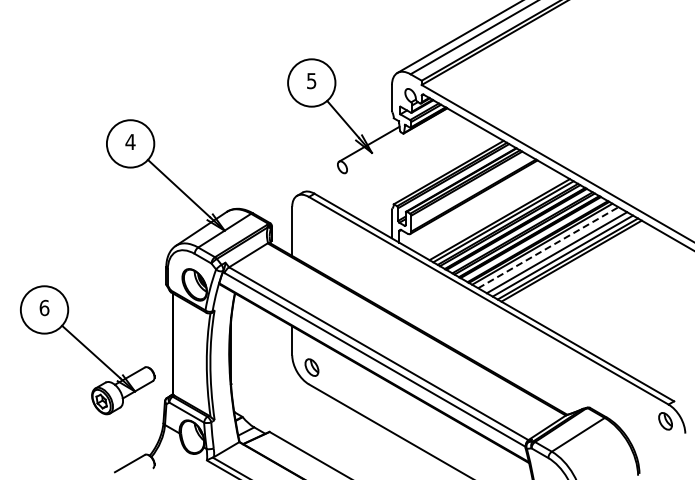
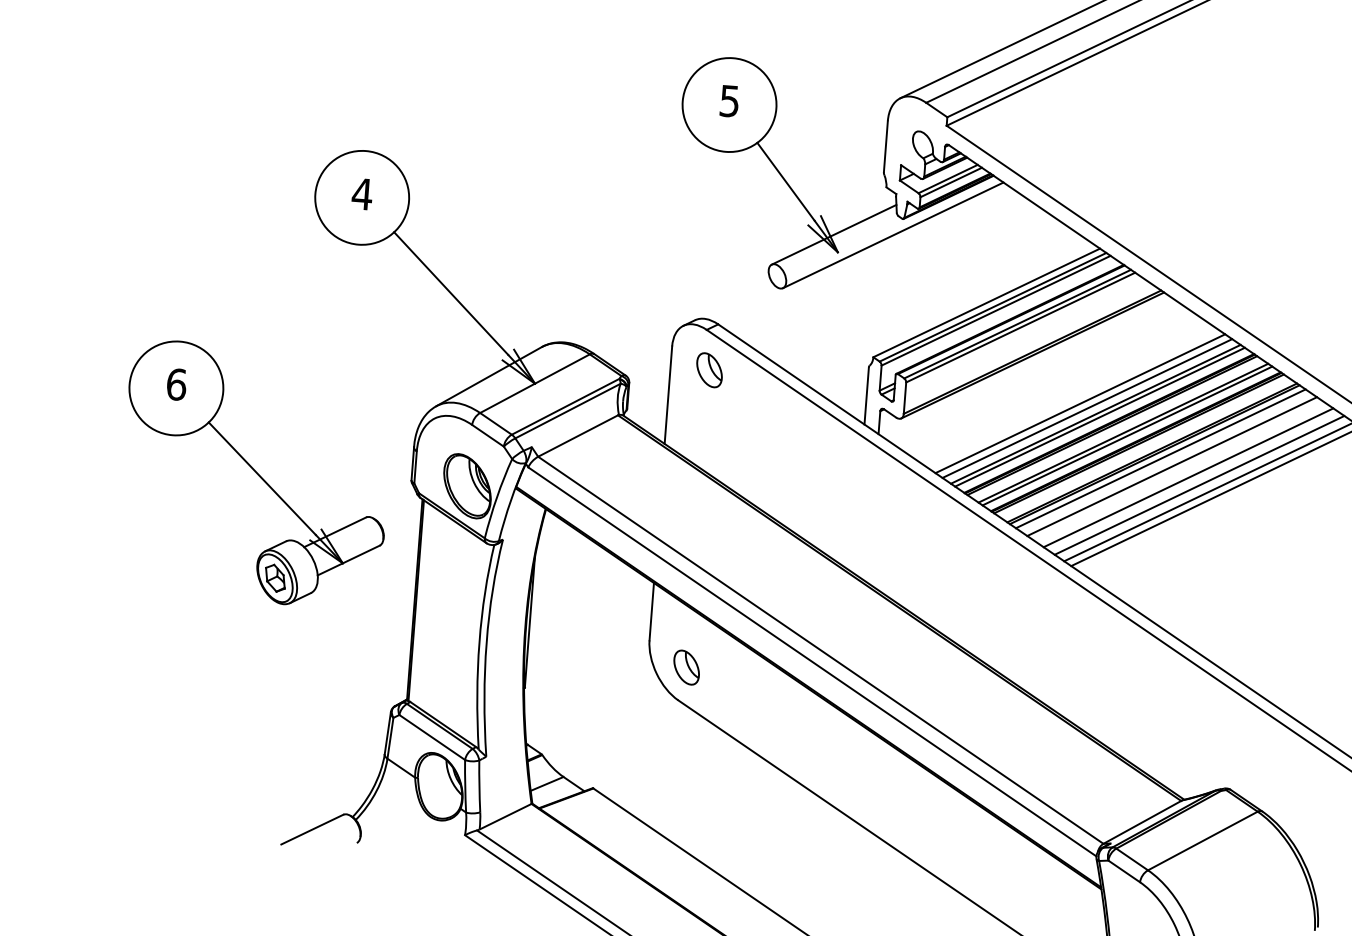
line: (398, 142) -> (891, 235), added
part: (311, 216) -> (708, 368), added
line: (548, 247) -> (1172, 466), dashed -> solid
part: (87, 350) -> (255, 475), moved

